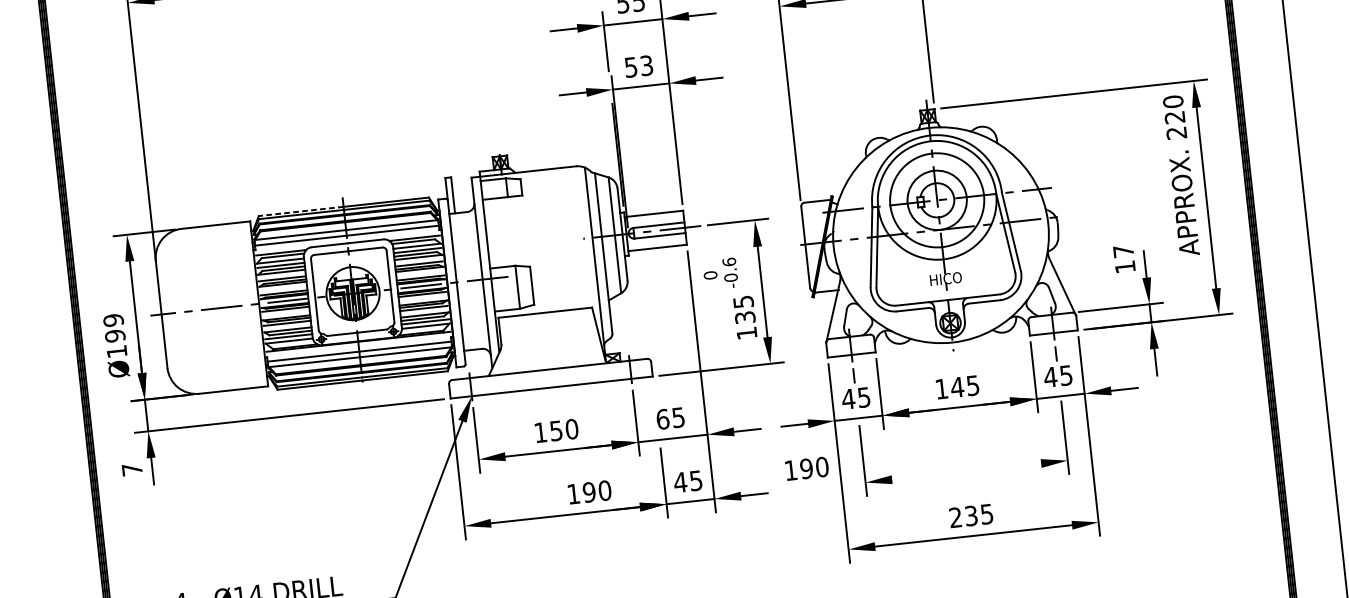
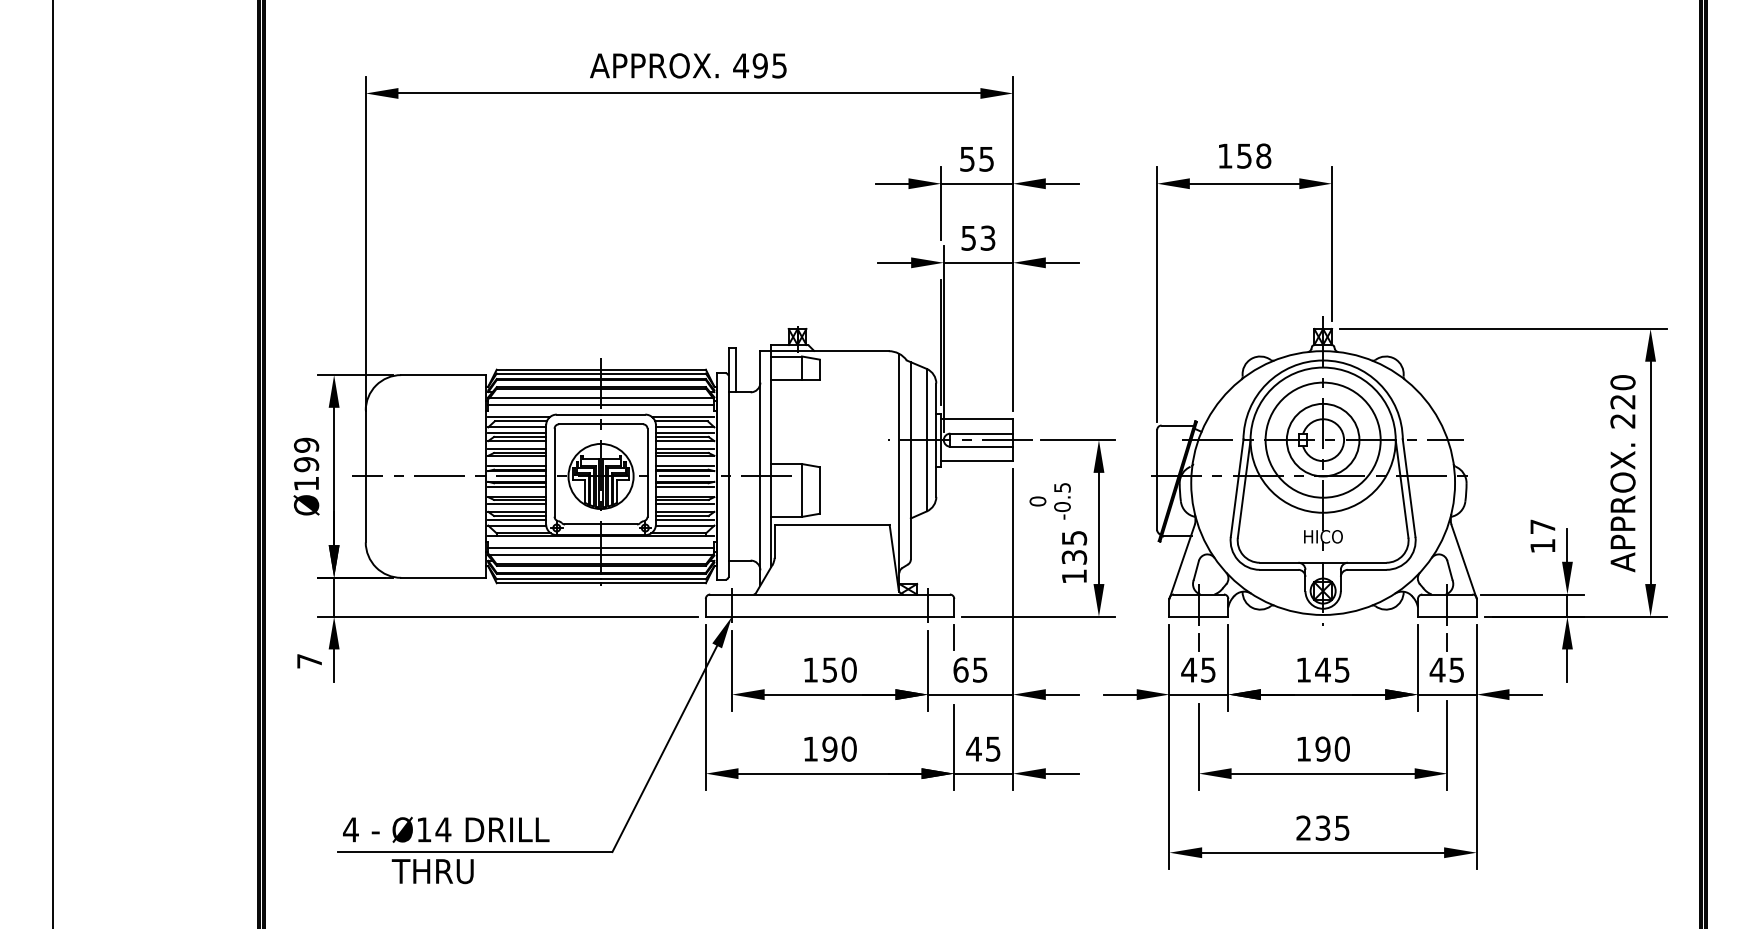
text: (1180, 175) -> (1622, 473), moved
line: (300, 211) -> (548, 369), dashed -> solid
text: (729, 261) -> (1062, 487), -0.6 -> -0.5
text: (116, 345) -> (306, 476), moved
line: (654, 392) -> (954, 636), added
text: (806, 468) -> (1323, 748), moved
line: (966, 471) -> (1322, 773), added
text: (589, 491) -> (830, 748), moved

